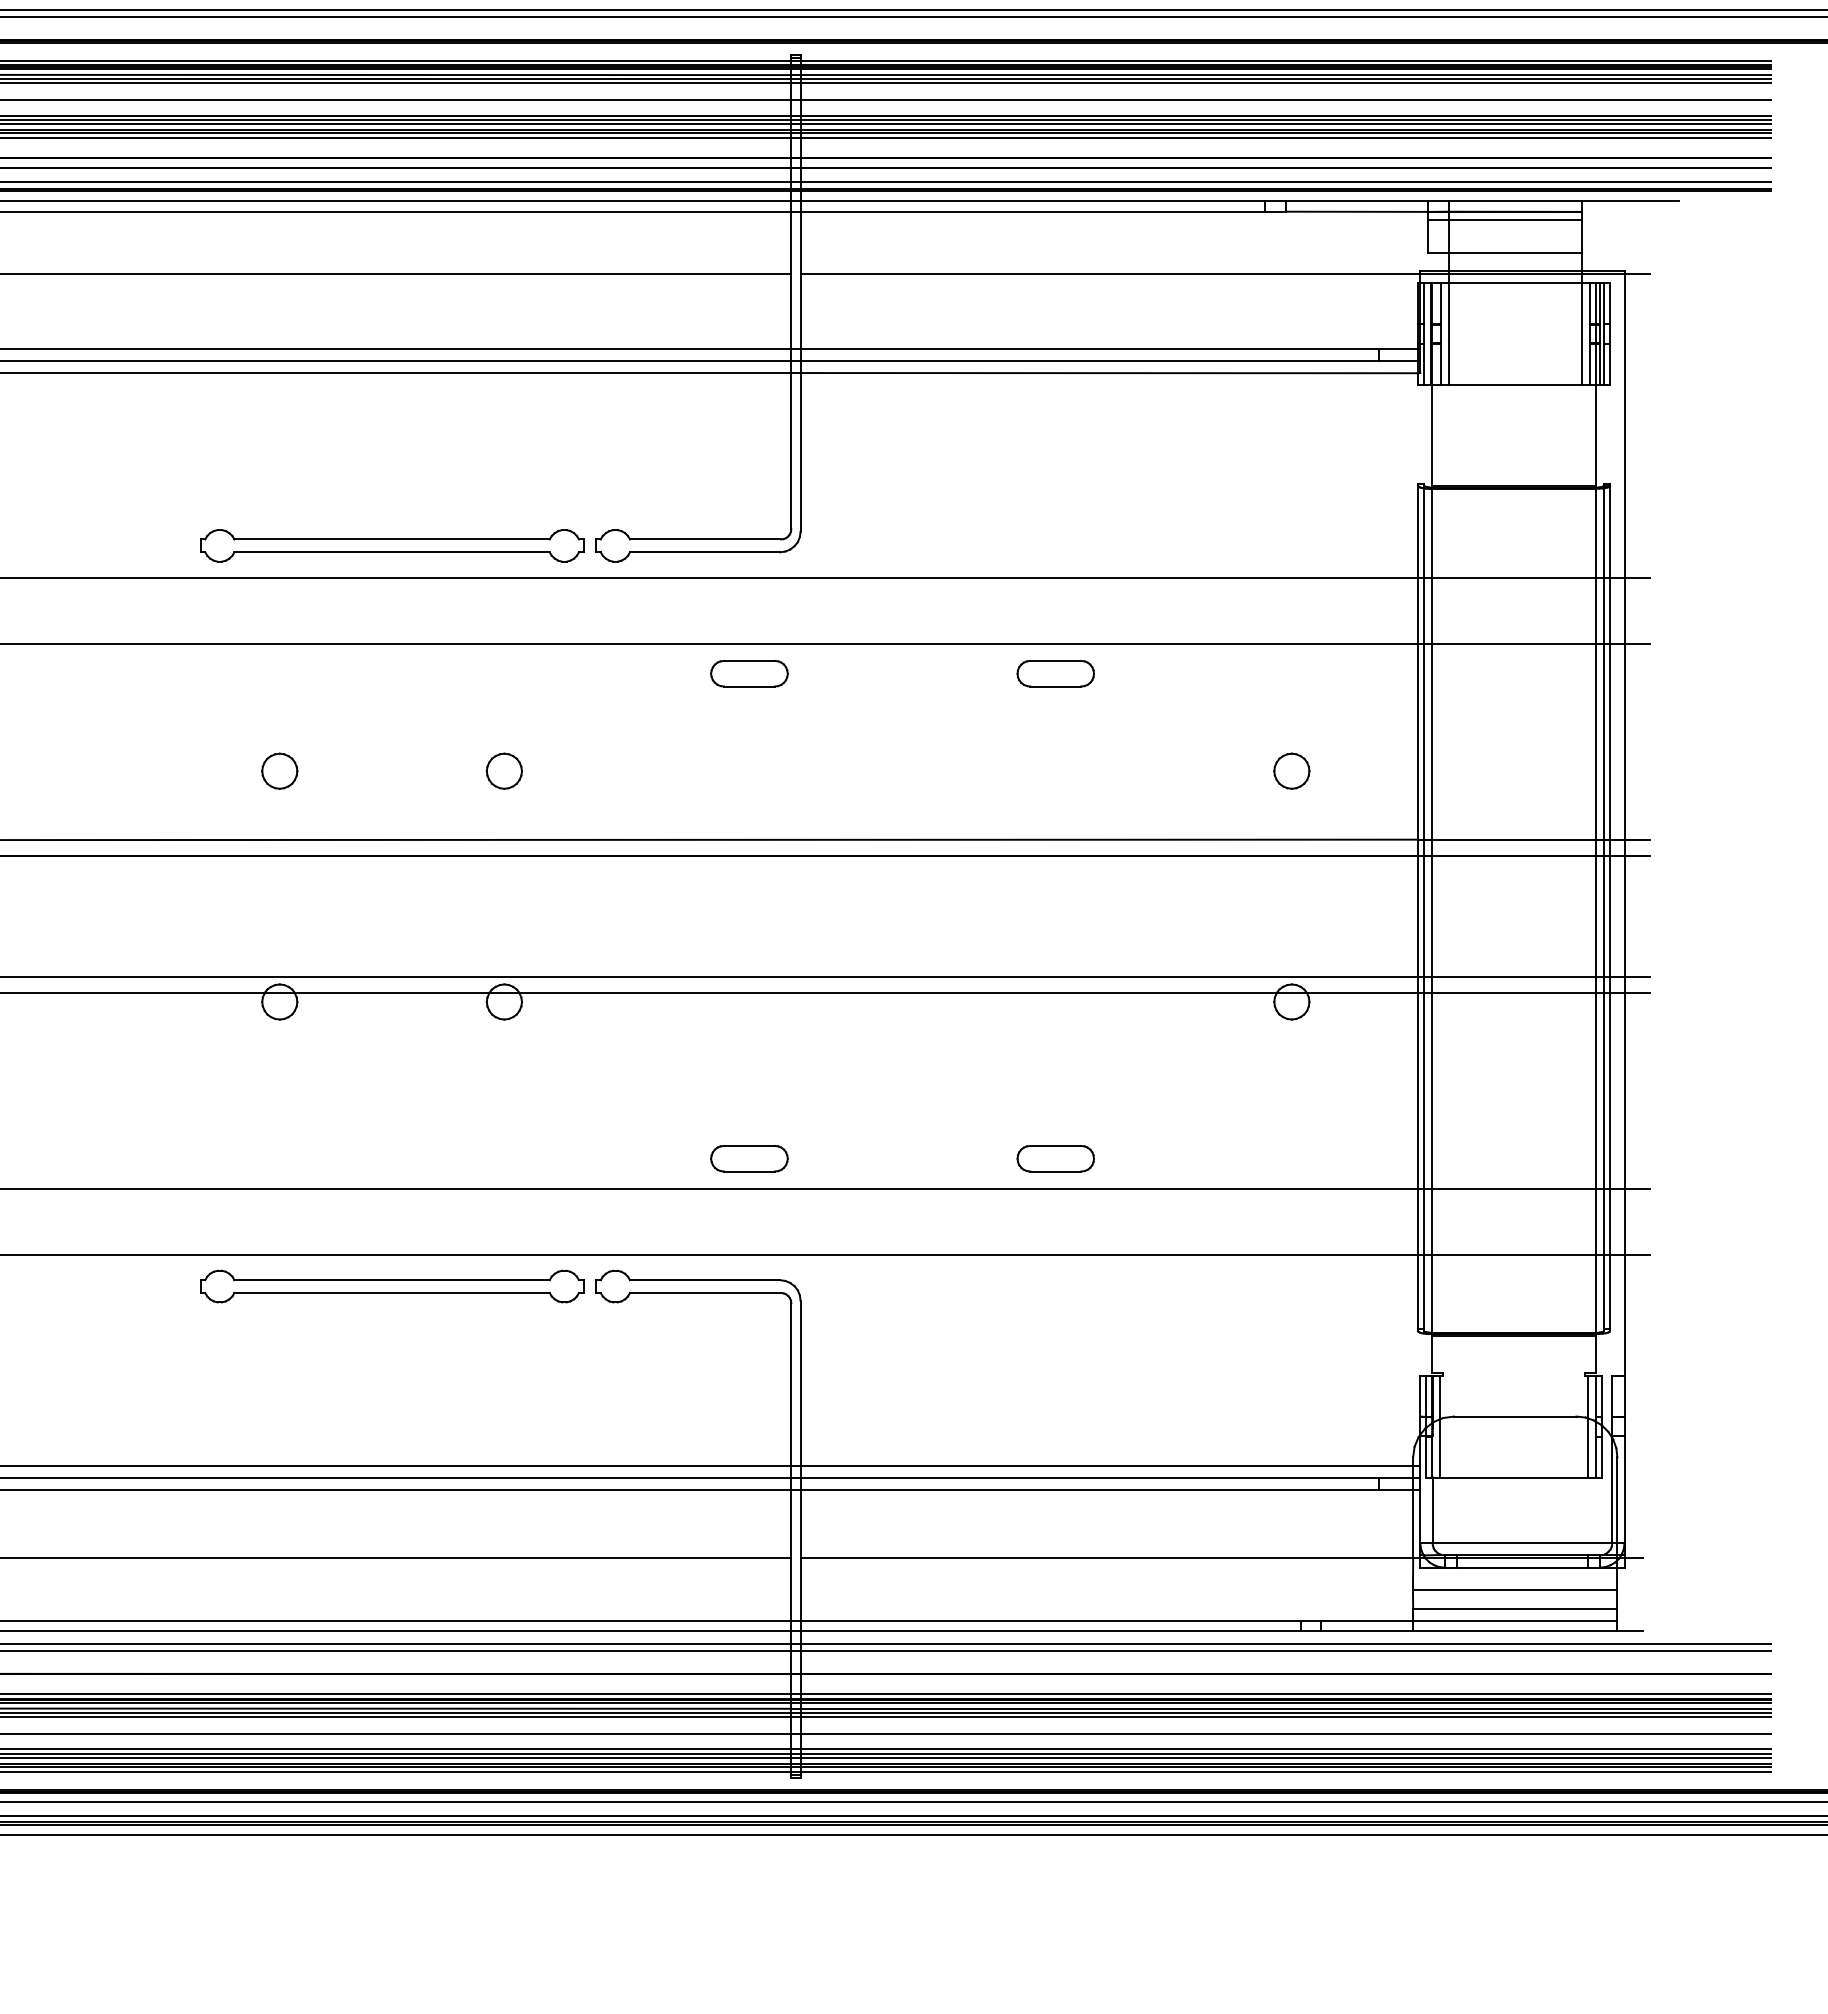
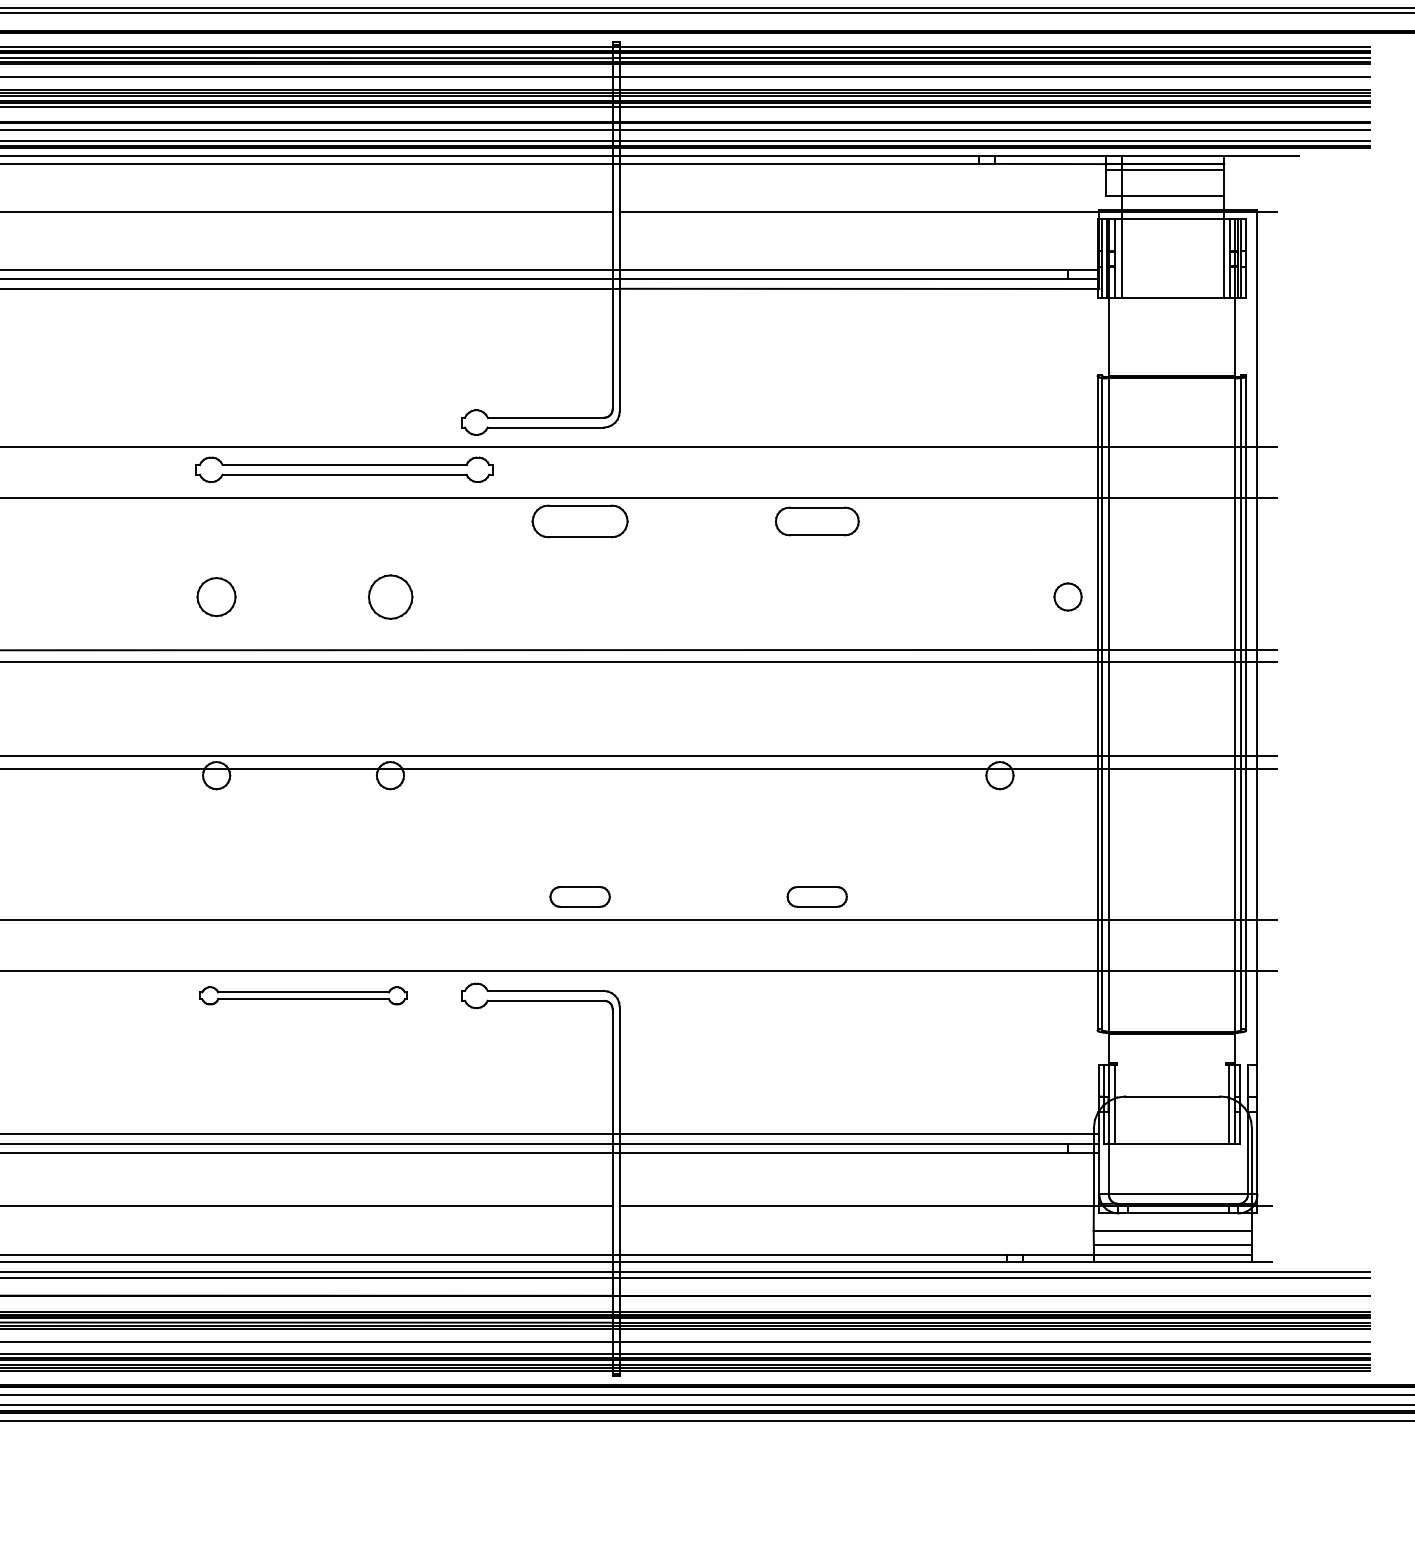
part: (392, 545) -> (344, 469), moved
part: (749, 673) -> (580, 521), size x1.6
part: (1055, 673) -> (817, 521), size x1.4
part: (279, 770) -> (216, 596), size x1.4
part: (503, 770) -> (389, 596), size x1.6
part: (1291, 770) -> (1067, 596), moved
part: (392, 1286) -> (303, 995), size x0.7

